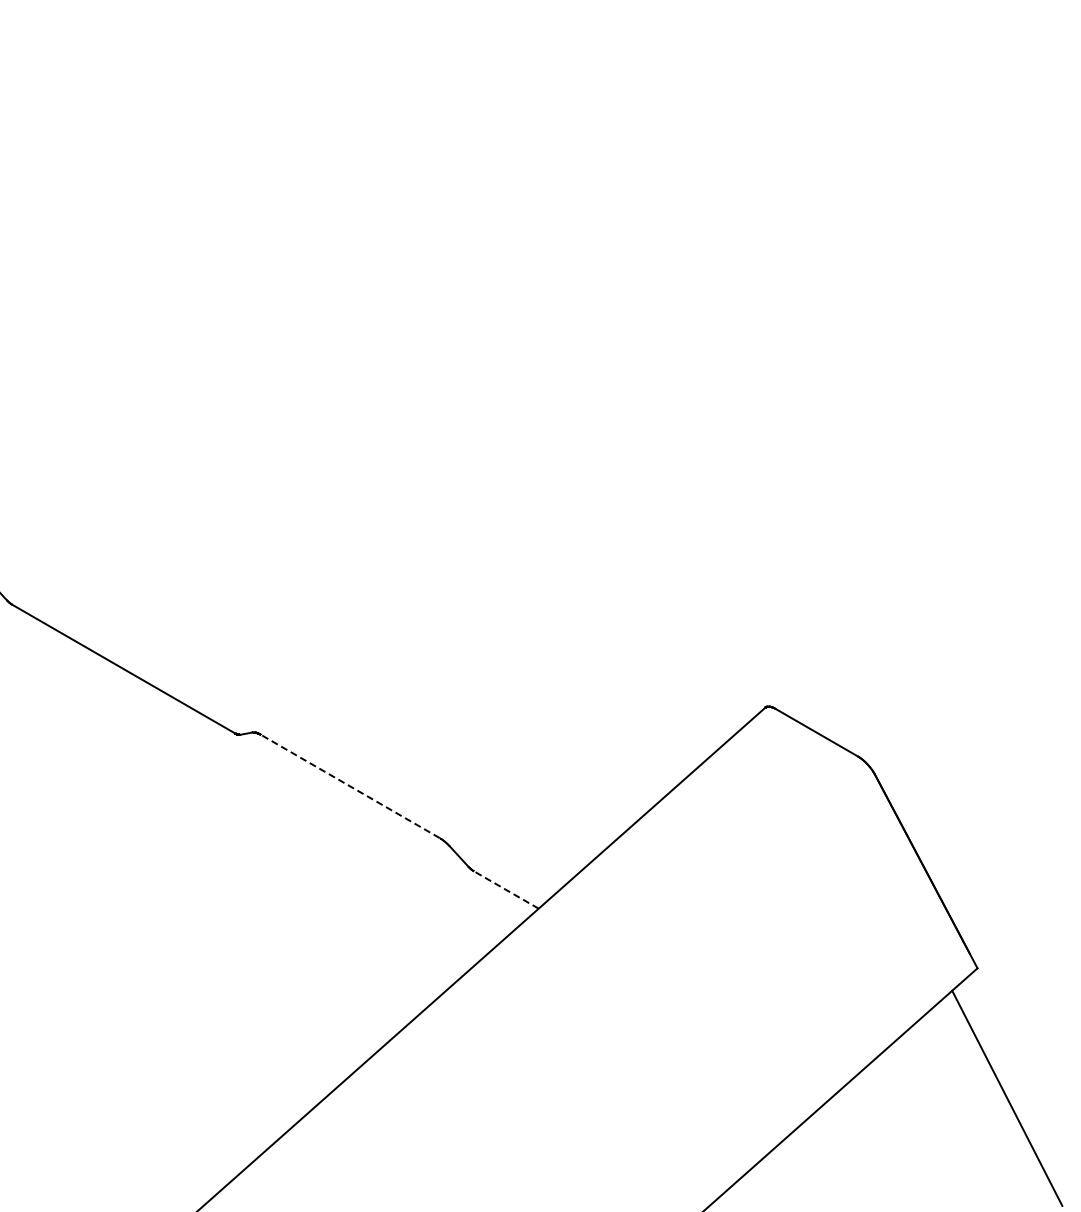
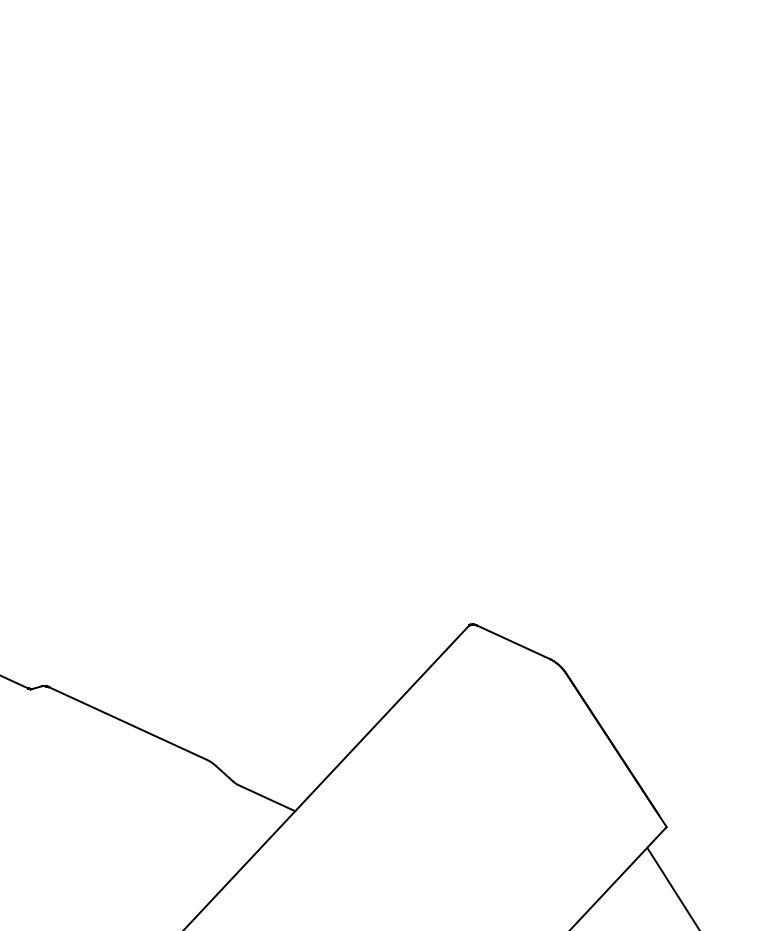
line: (350, 786) -> (128, 723), dashed -> solid
line: (506, 889) -> (266, 797), dashed -> solid

